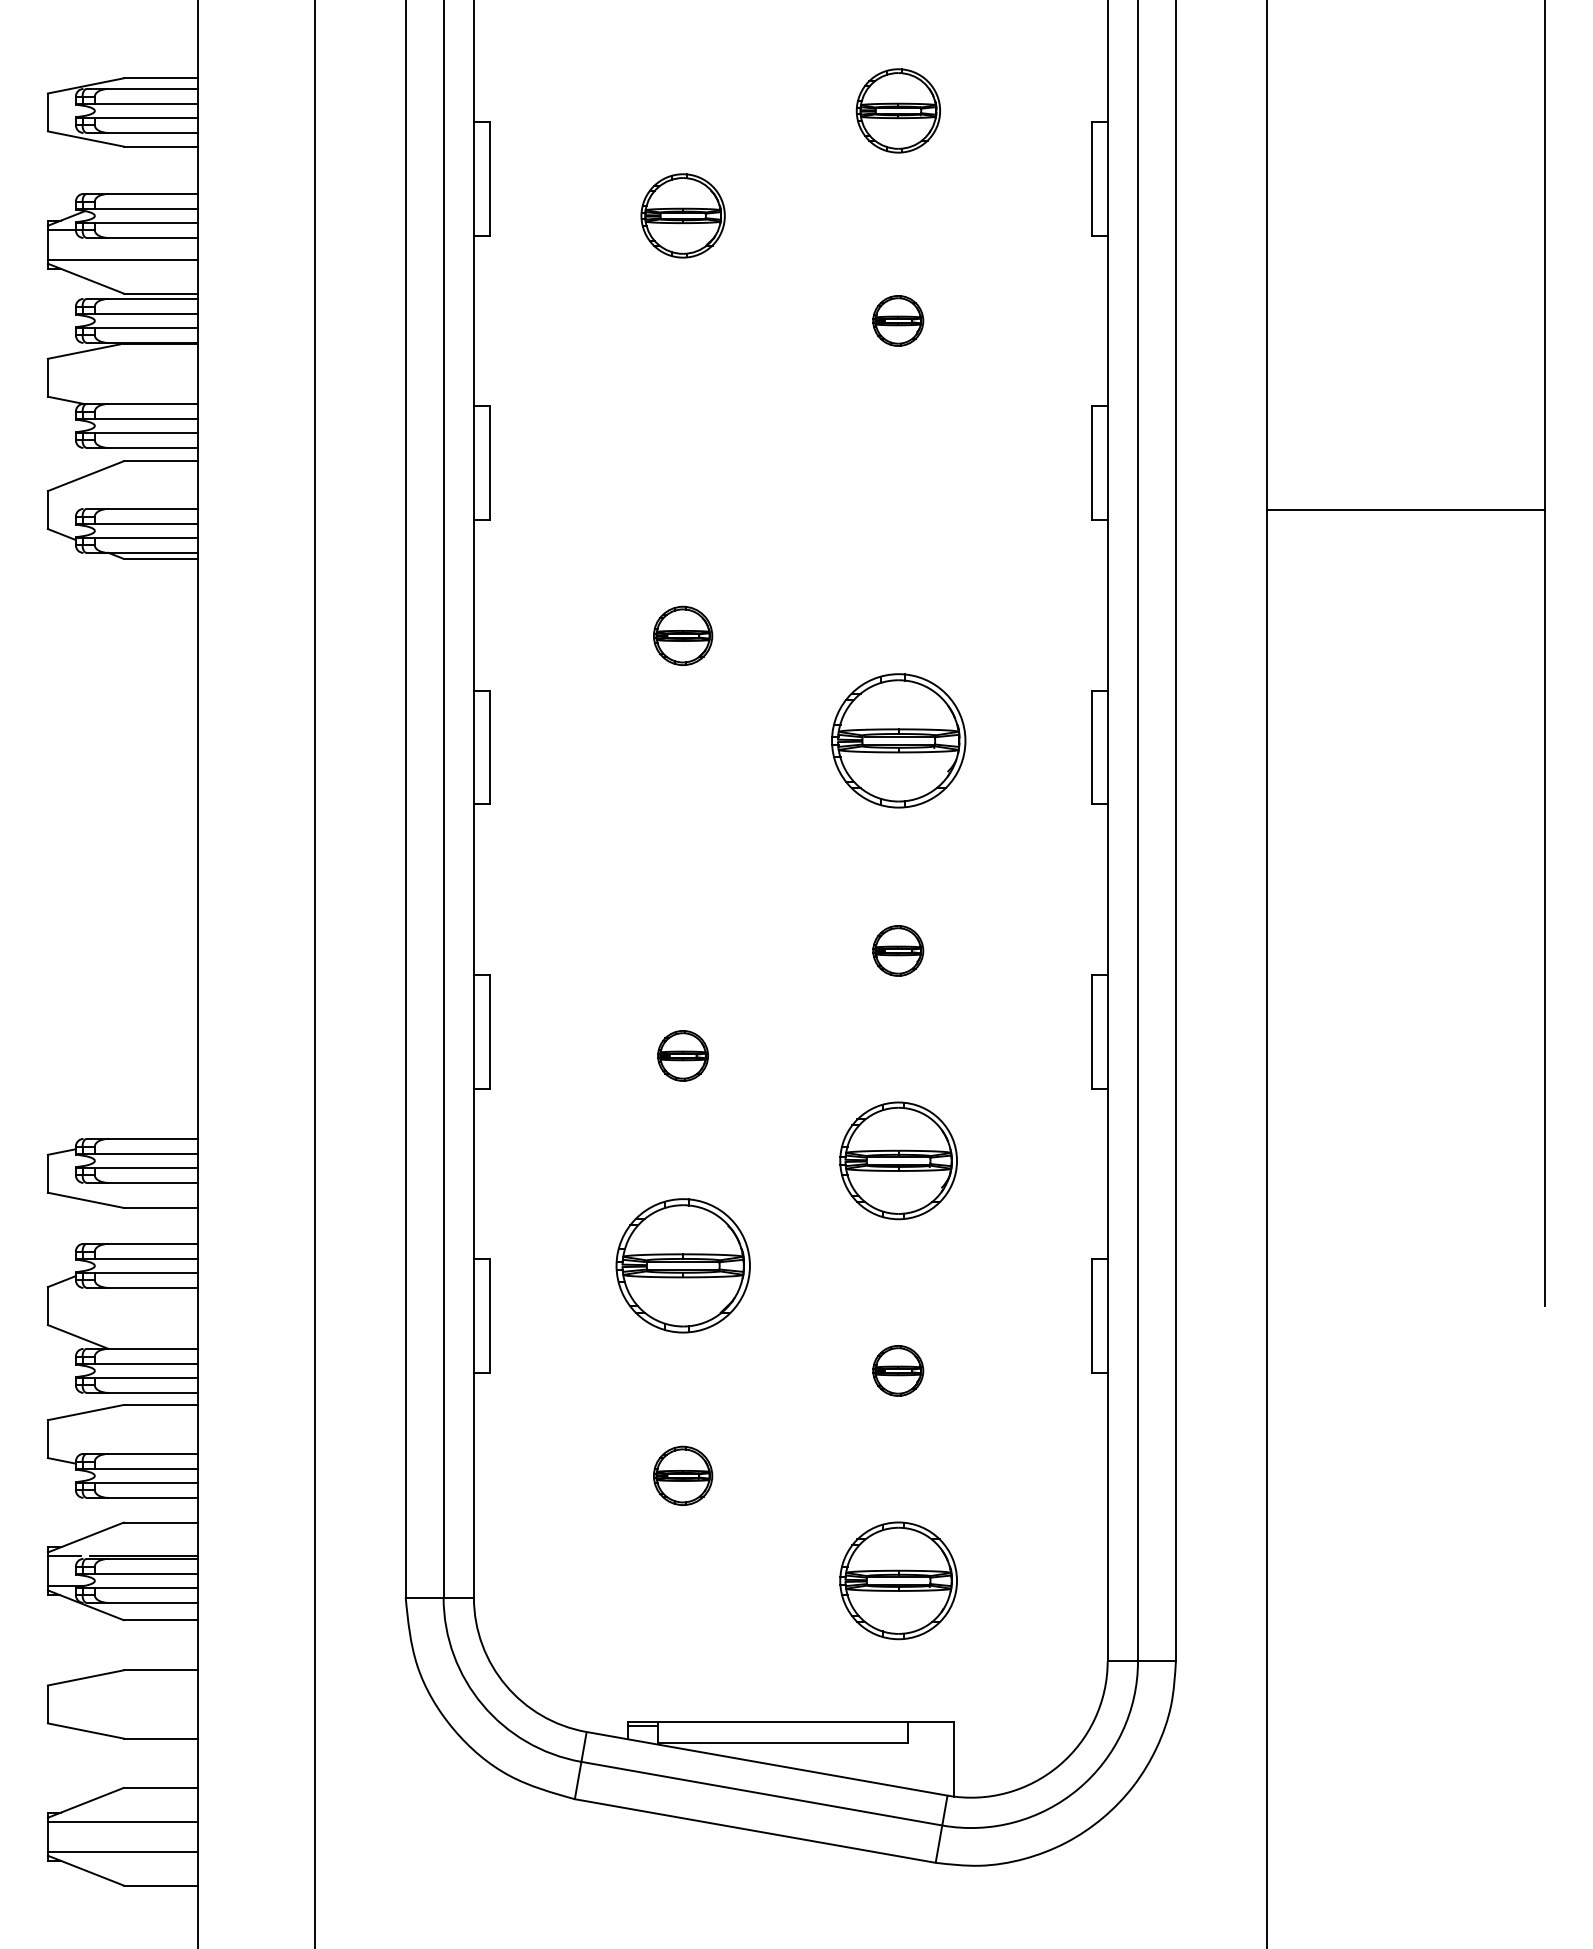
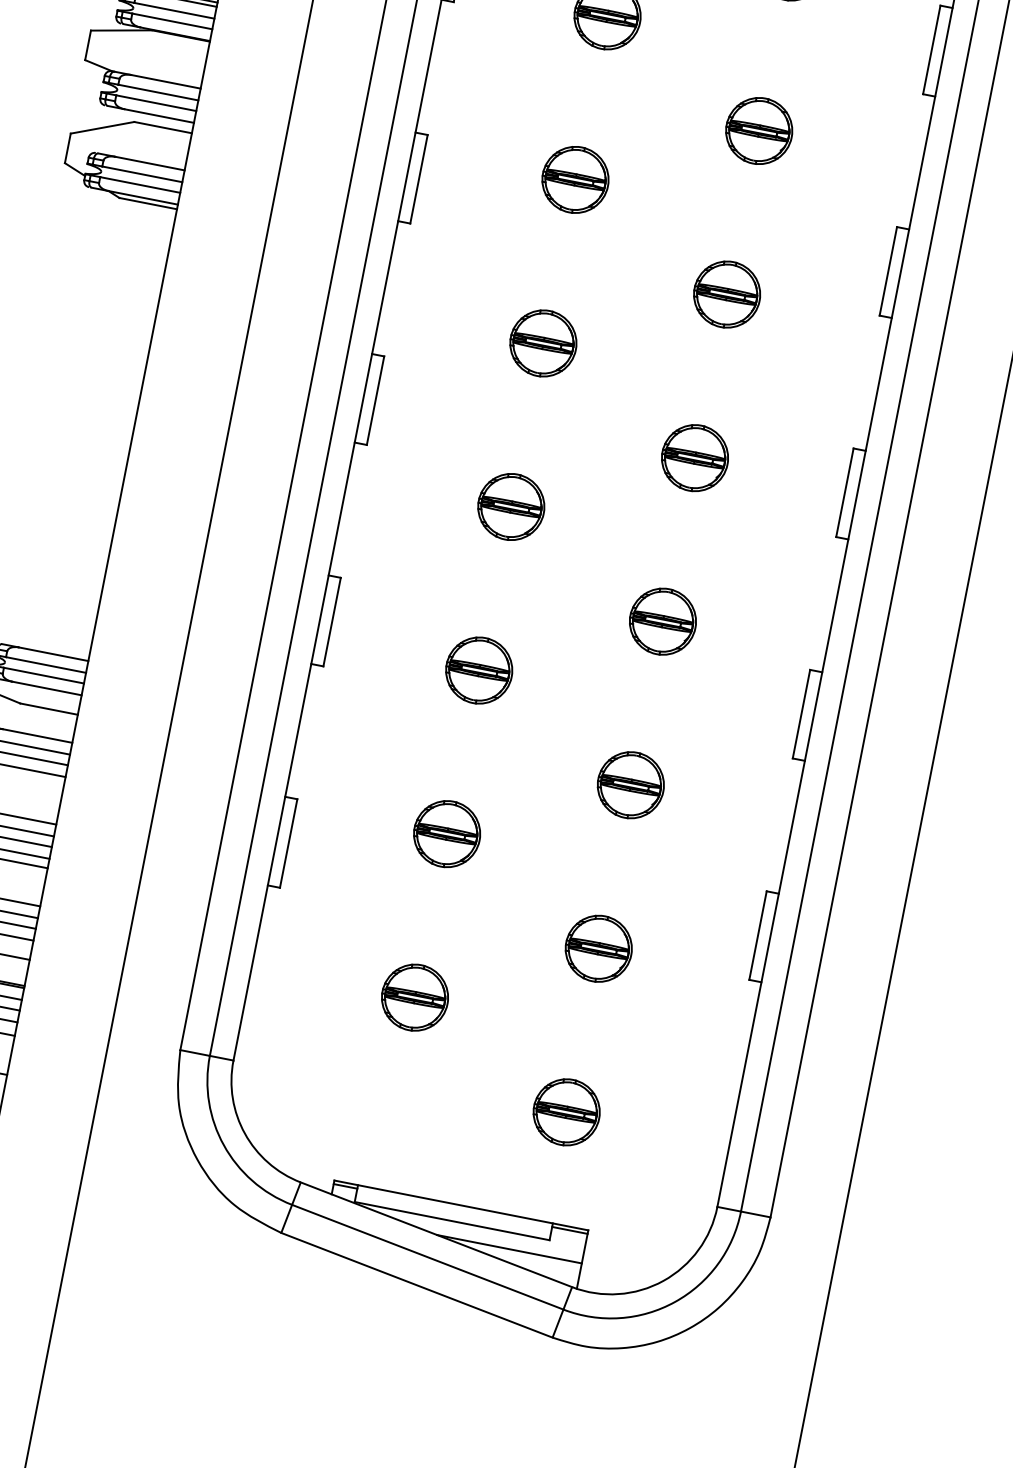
part: (897, 320) -> (758, 130), size x1.67
part: (682, 425) -> (575, 179), added
part: (897, 530) -> (726, 294), added
part: (682, 635) -> (542, 343), size x1.43
part: (897, 740) -> (694, 457), size x0.62
part: (682, 845) -> (510, 506), added
part: (897, 950) -> (662, 621), size x1.67
part: (682, 1055) -> (478, 670), size x1.67
part: (897, 1160) -> (630, 784), size x0.71
part: (682, 1265) -> (446, 833), size x0.62
part: (897, 1370) -> (598, 948), size x1.67
part: (682, 1475) -> (414, 997), size x1.43
part: (897, 1580) -> (566, 1111), size x0.71
line: (930, 1726) -> (569, 1230), added
line: (860, 1763) -> (509, 1248), added

